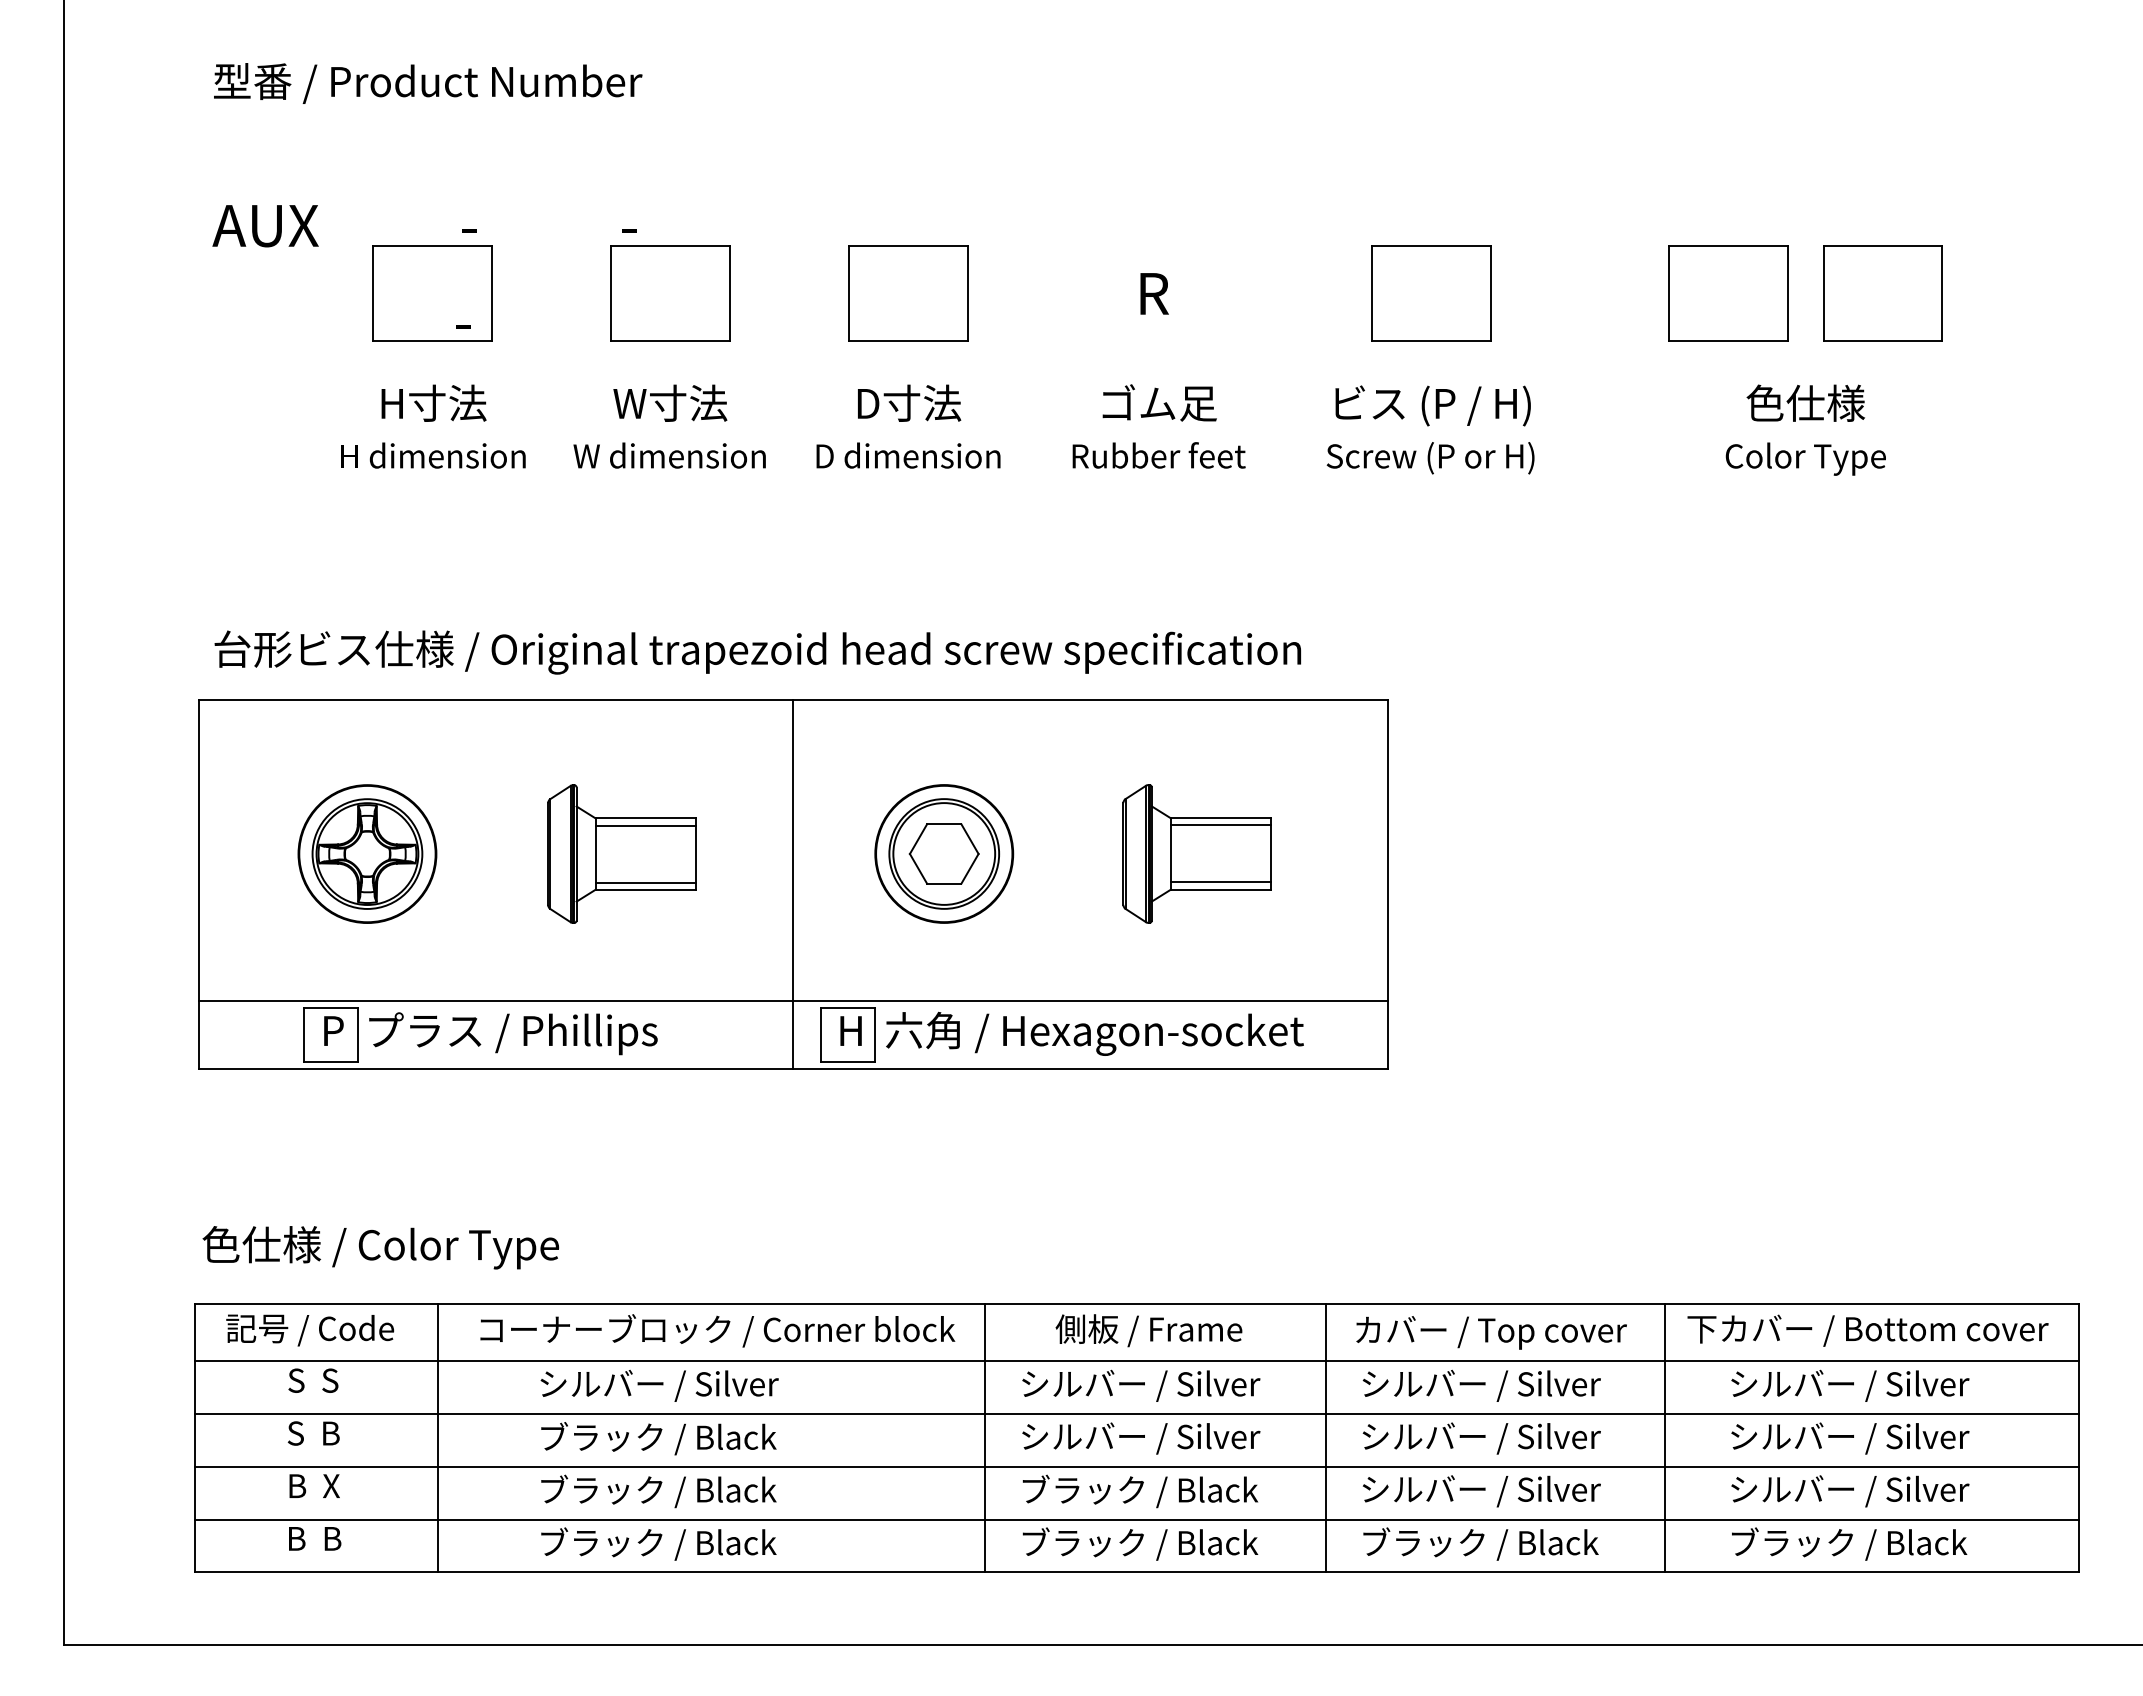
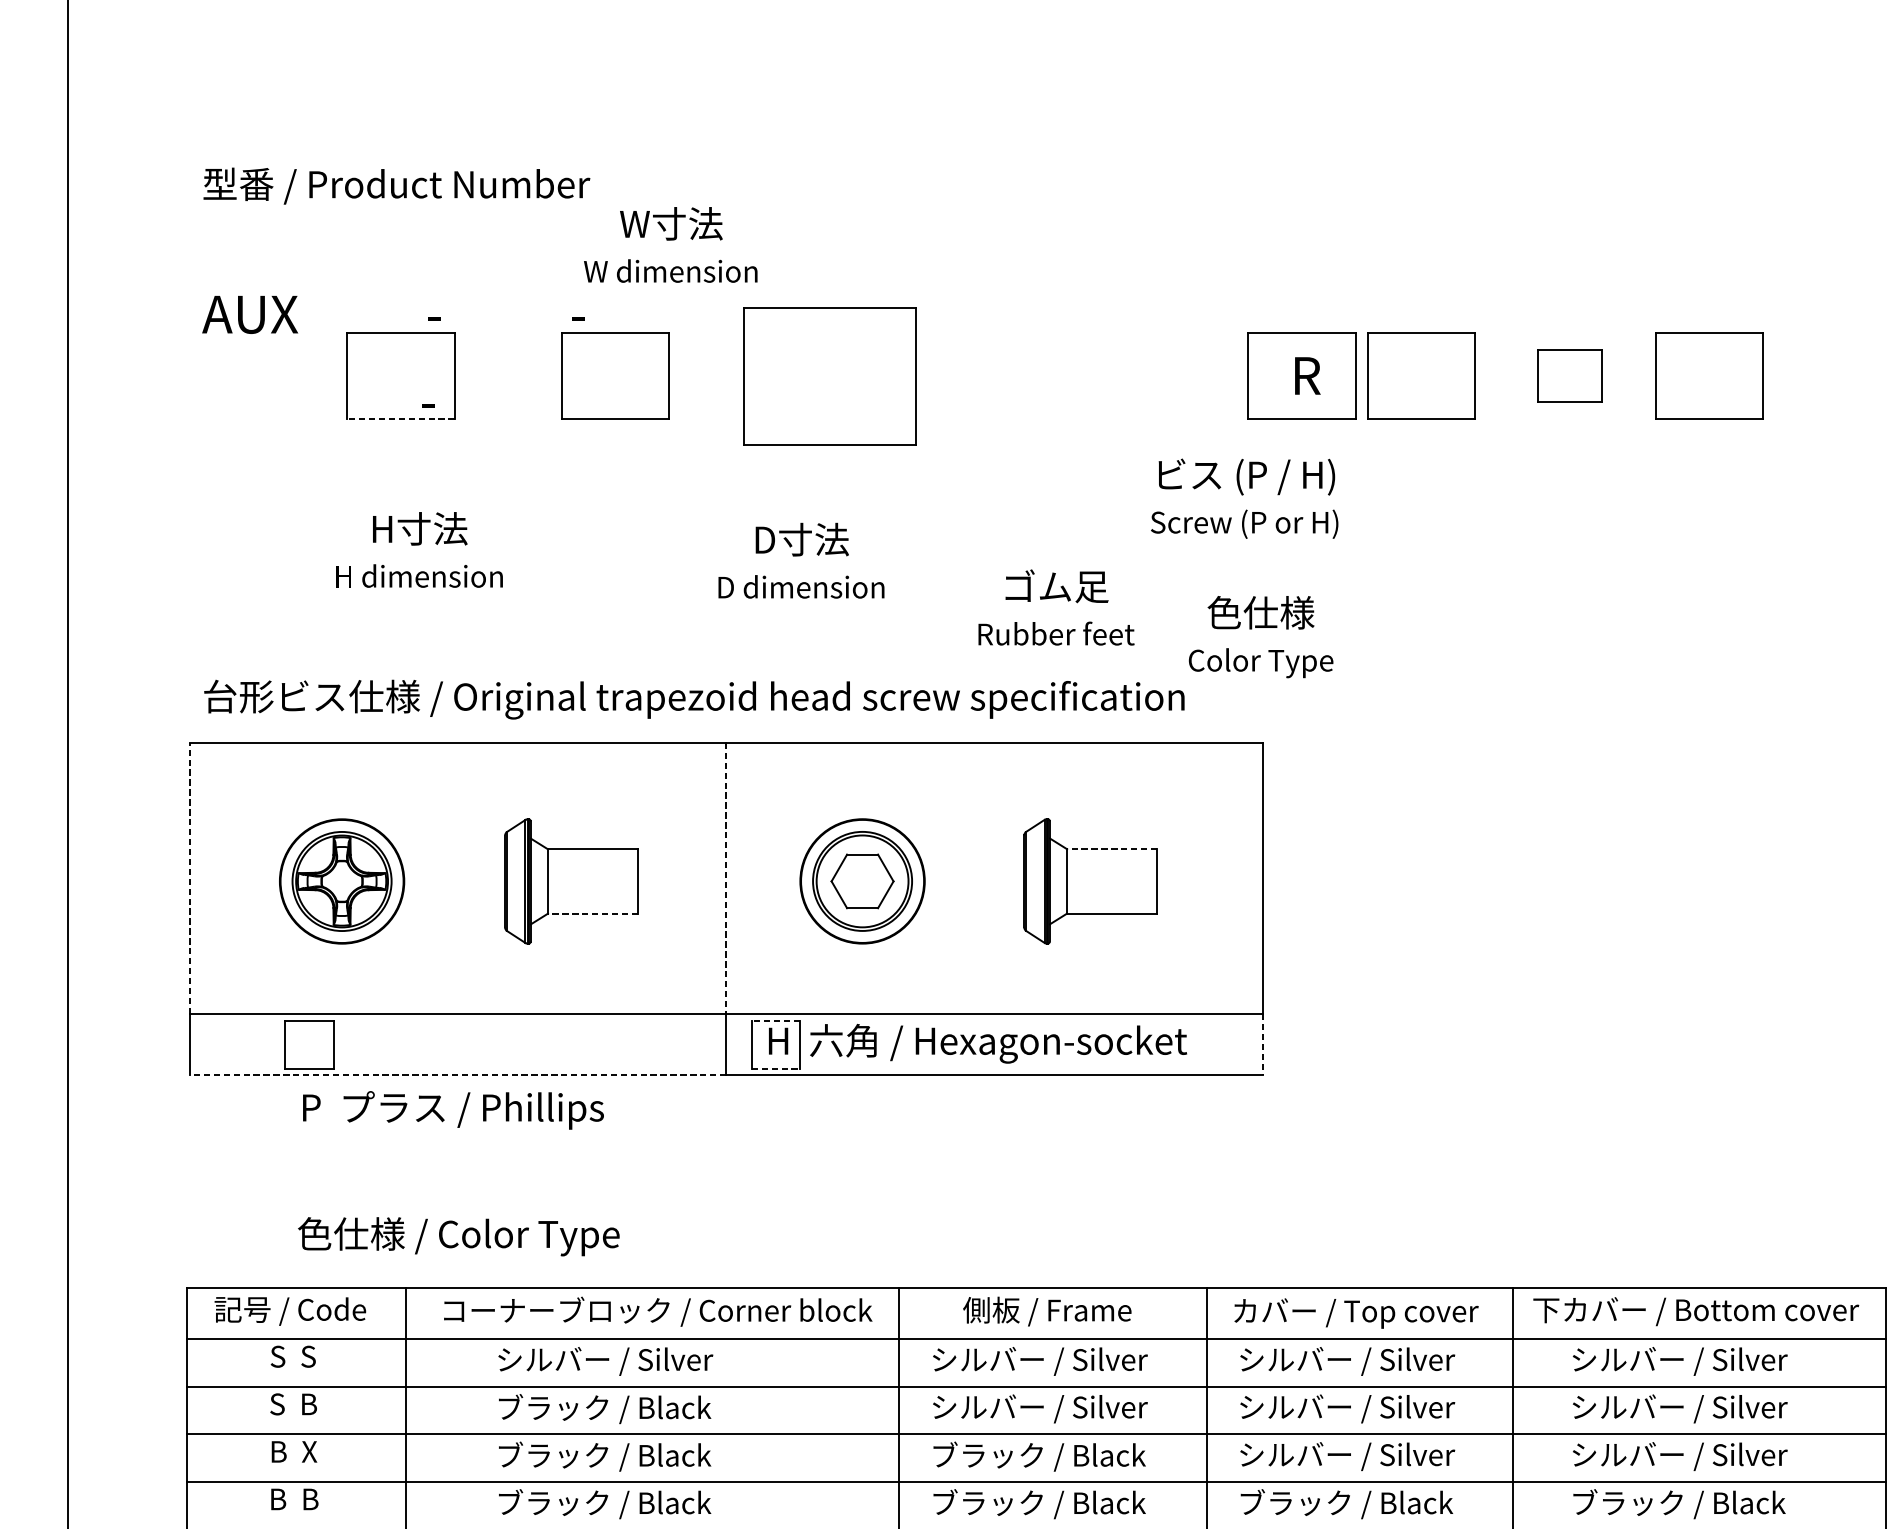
part: (908, 293) -> (830, 375), size x1.6
text: (1154, 293) -> (1307, 375), moved
part: (1563, 293) -> (1421, 375), added
part: (1728, 293) -> (1570, 375), size x0.6
line: (432, 341) -> (400, 418), solid -> dashed
text: (433, 426) -> (419, 549), moved
text: (669, 426) -> (670, 244), moved
text: (908, 426) -> (801, 560), moved
text: (1158, 426) -> (1055, 607), moved
text: (1430, 429) -> (1244, 498), moved
text: (1805, 429) -> (1260, 636), moved
line: (1220, 818) -> (1111, 849), solid -> dashed
line: (645, 825) -> (592, 855), removed
line: (1220, 825) -> (1111, 855), removed
line: (198, 850) -> (189, 878), solid -> dashed
line: (793, 851) -> (726, 879), solid -> dashed
line: (645, 882) -> (592, 907), removed
line: (1220, 882) -> (1111, 907), removed
line: (645, 889) -> (592, 913), solid -> dashed
line: (848, 1008) -> (776, 1020), solid -> dashed
text: (490, 1033) -> (453, 1110), moved
line: (1387, 1034) -> (1262, 1044), solid -> dashed
line: (848, 1061) -> (776, 1068), solid -> dashed
line: (495, 1068) -> (457, 1074), solid -> dashed
text: (380, 1247) -> (458, 1236), moved

